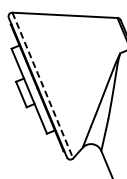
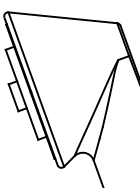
line: (43, 86) -> (36, 90), dashed -> solid

